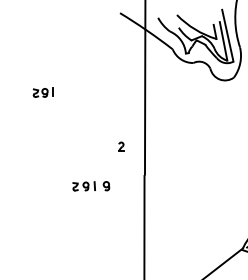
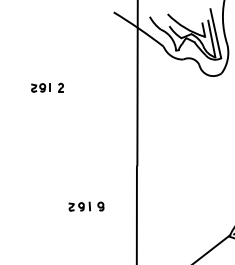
part: (121, 146) -> (61, 87), moved
part: (91, 186) -> (86, 206), moved

